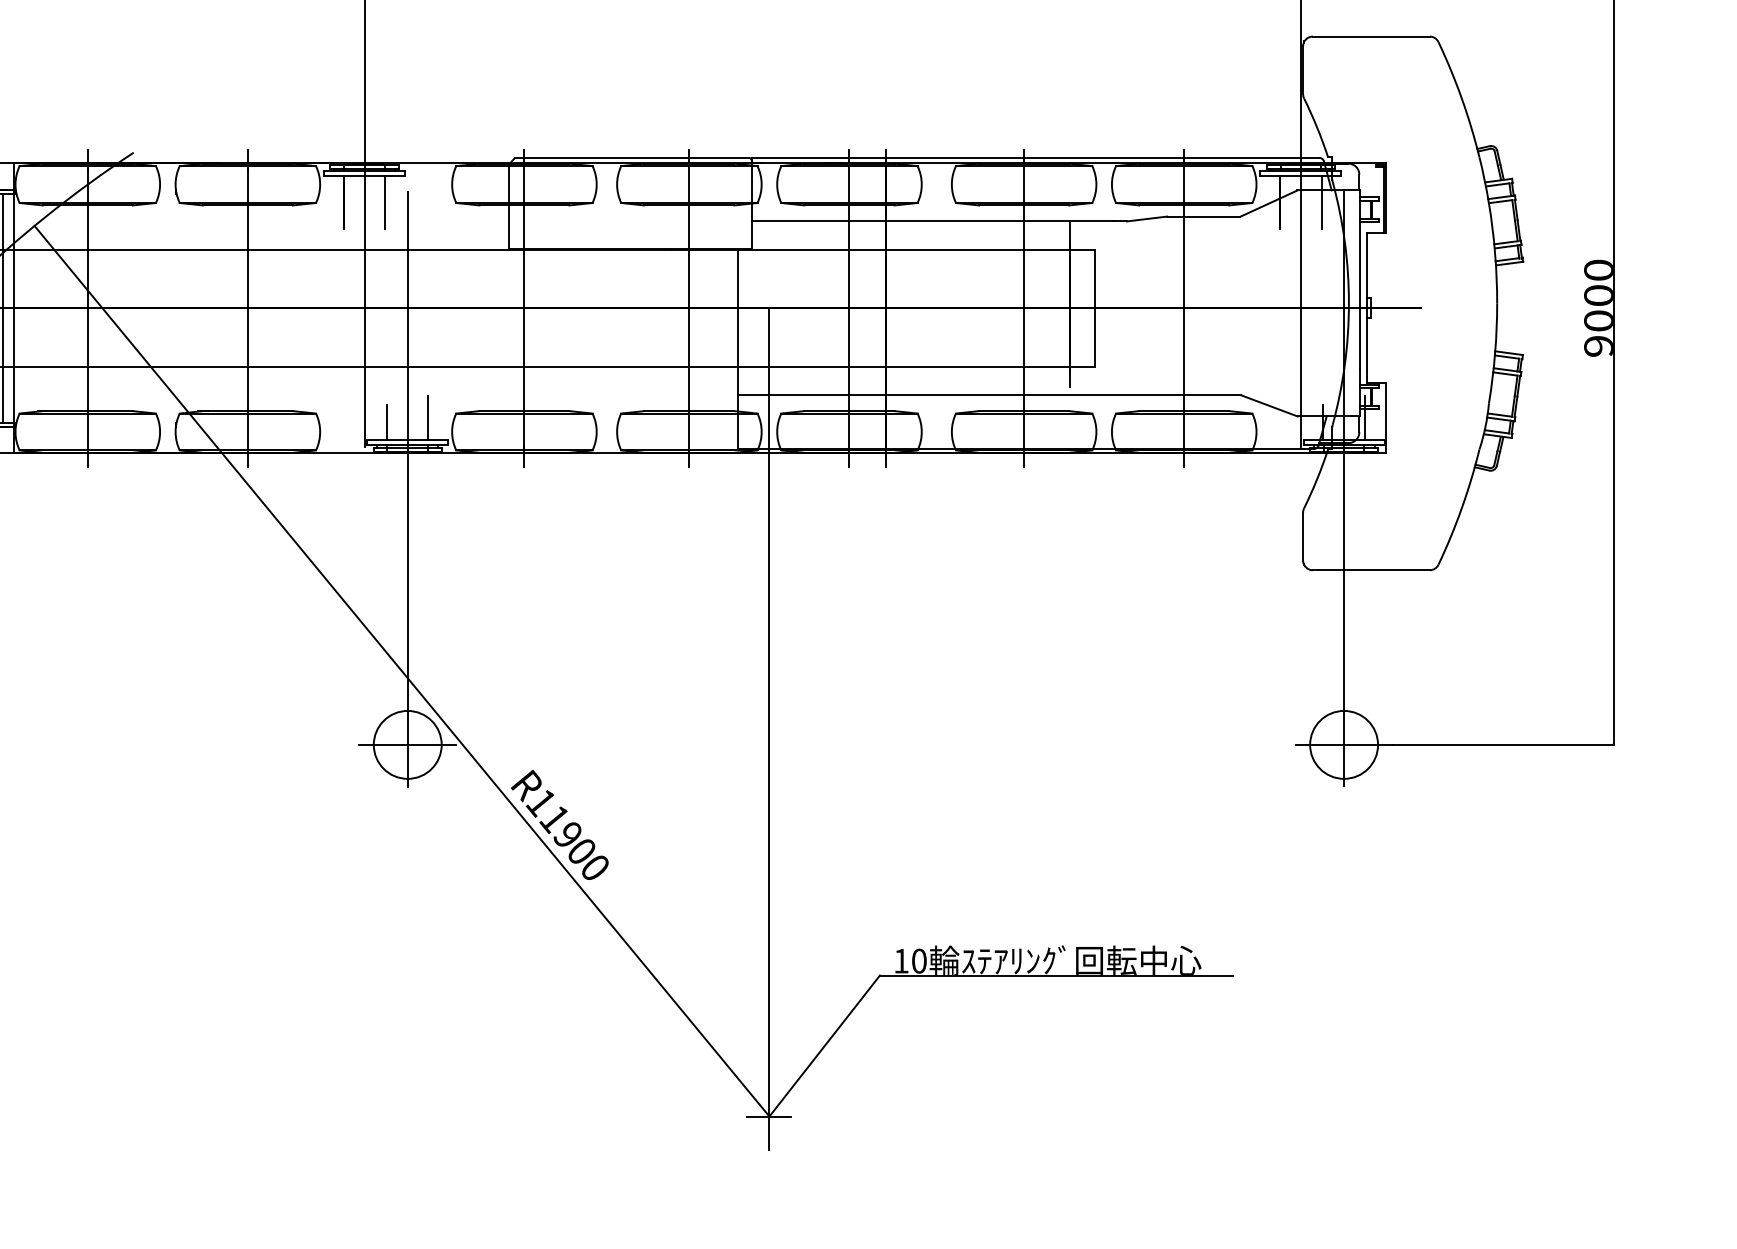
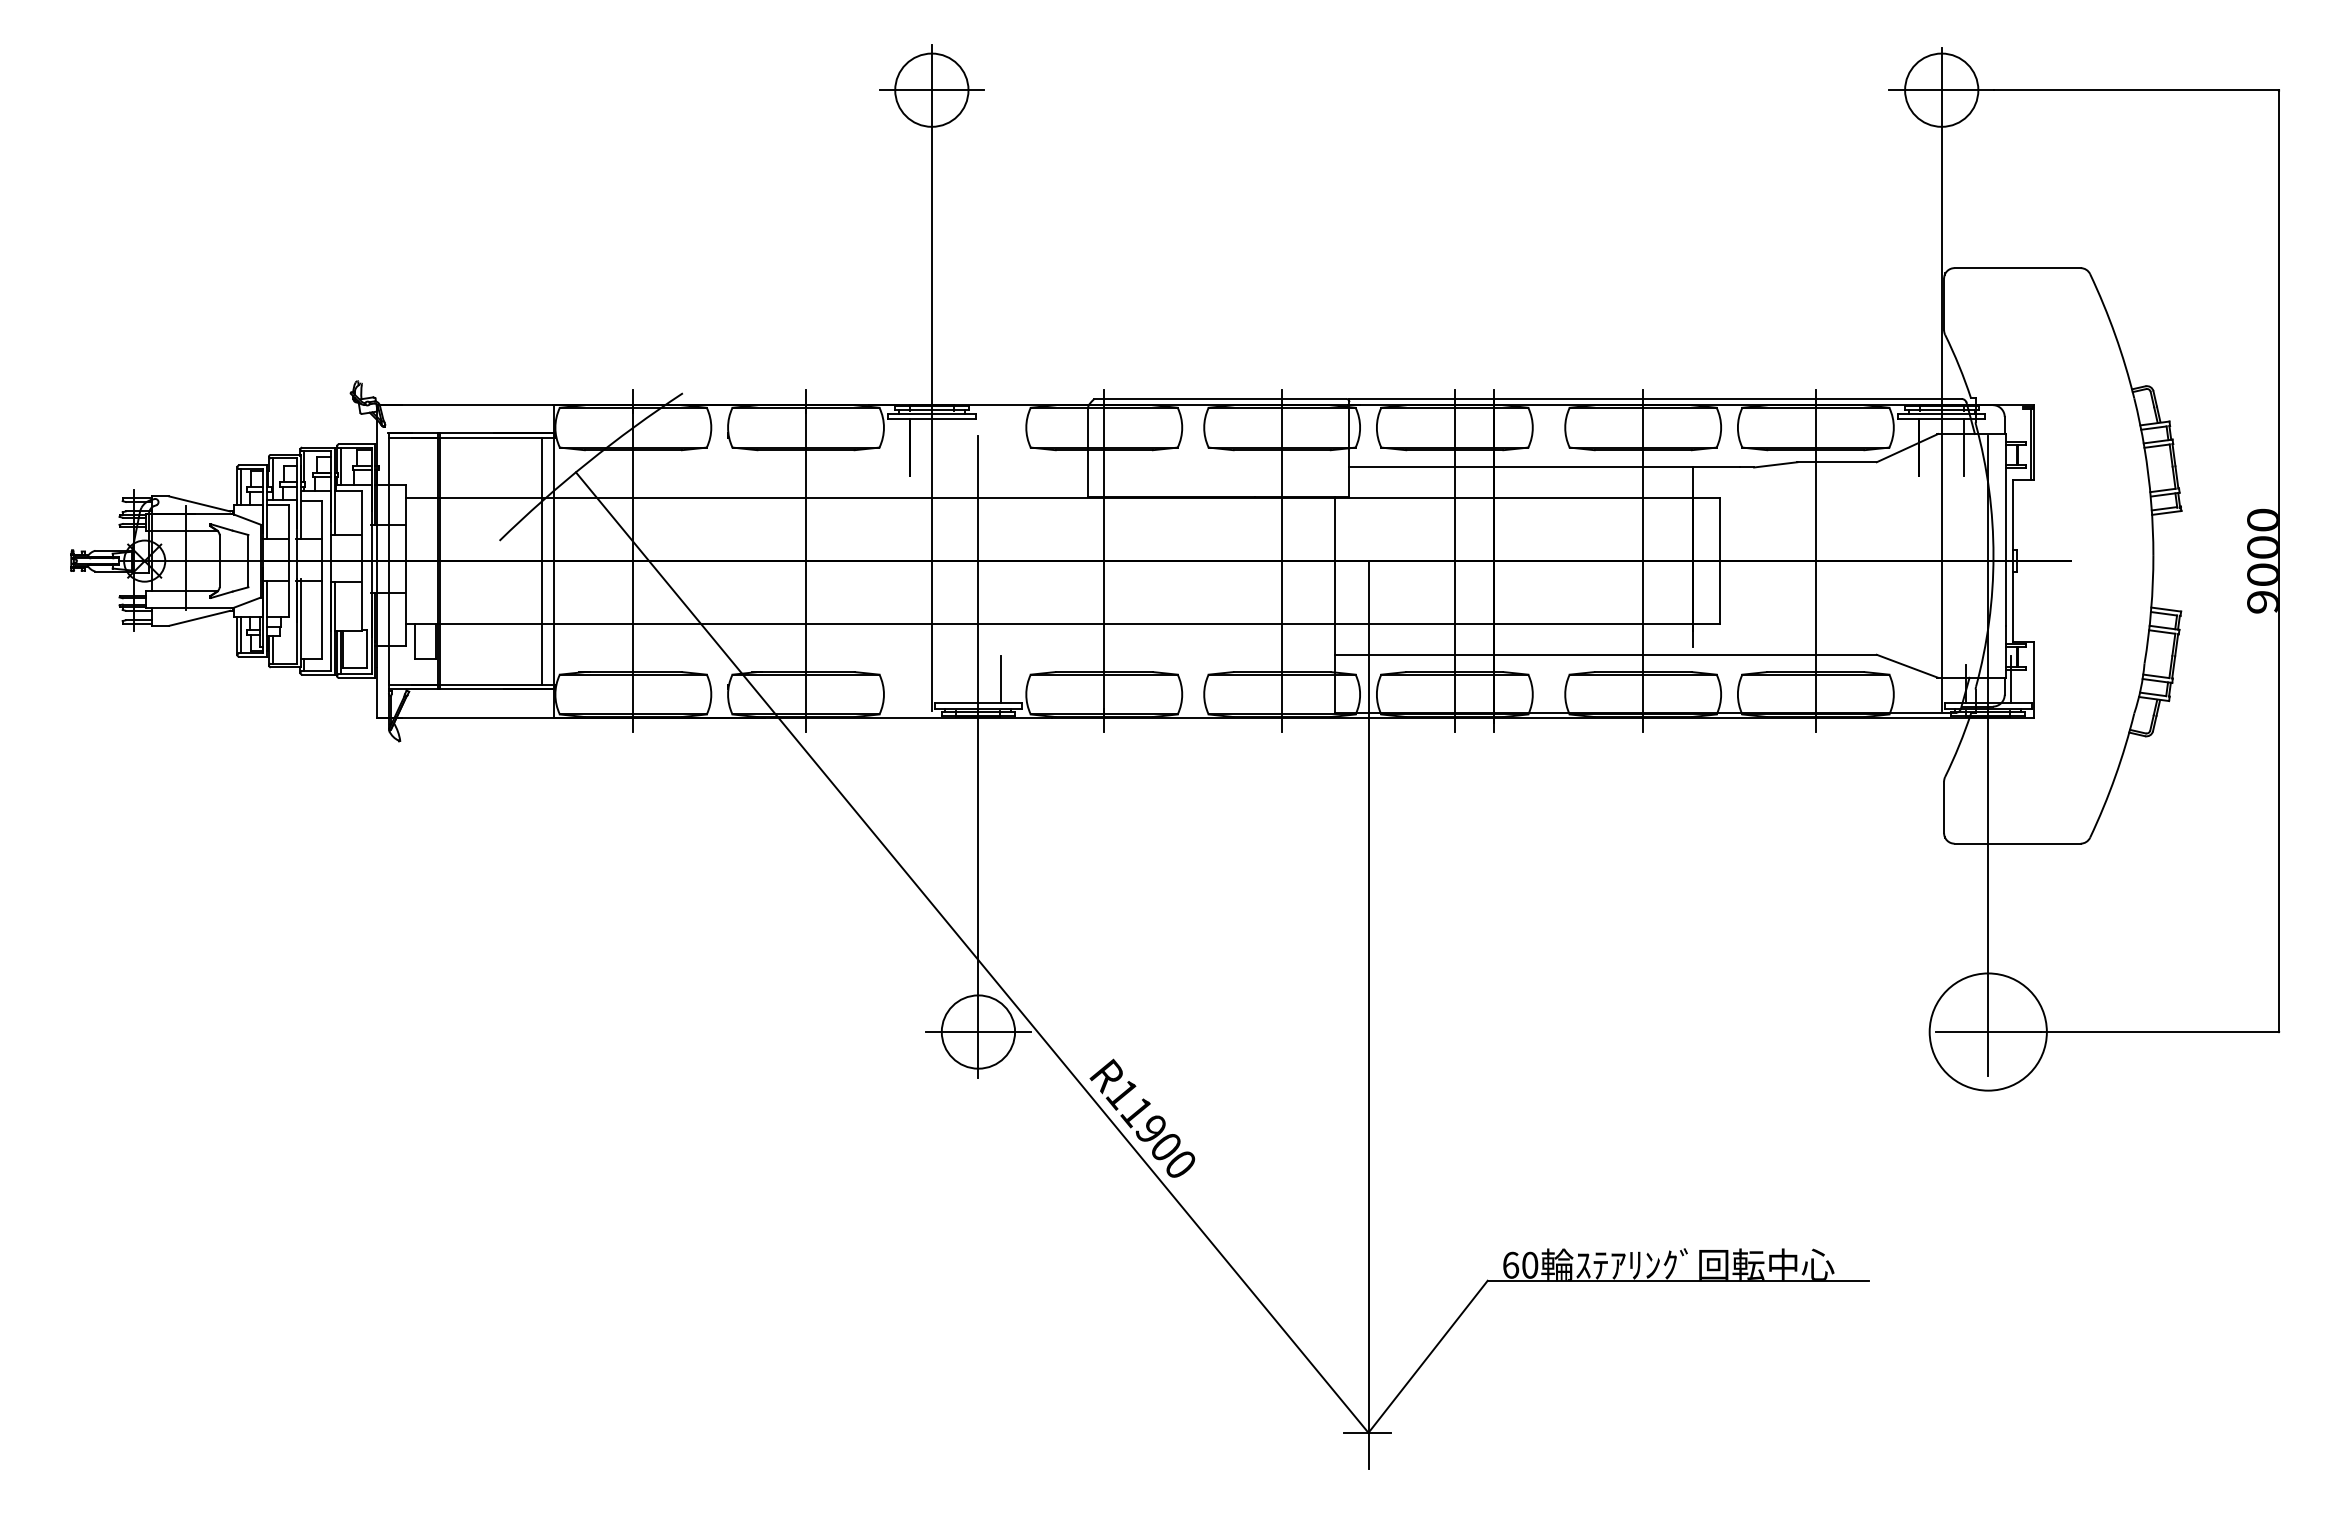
line: (385, 201) -> (954, 446), removed
line: (387, 422) -> (956, 684), removed
circle: (1343, 744) -> (1987, 1031), size x1.6
text: (902, 960) -> (1511, 1264), 10 -> 60

